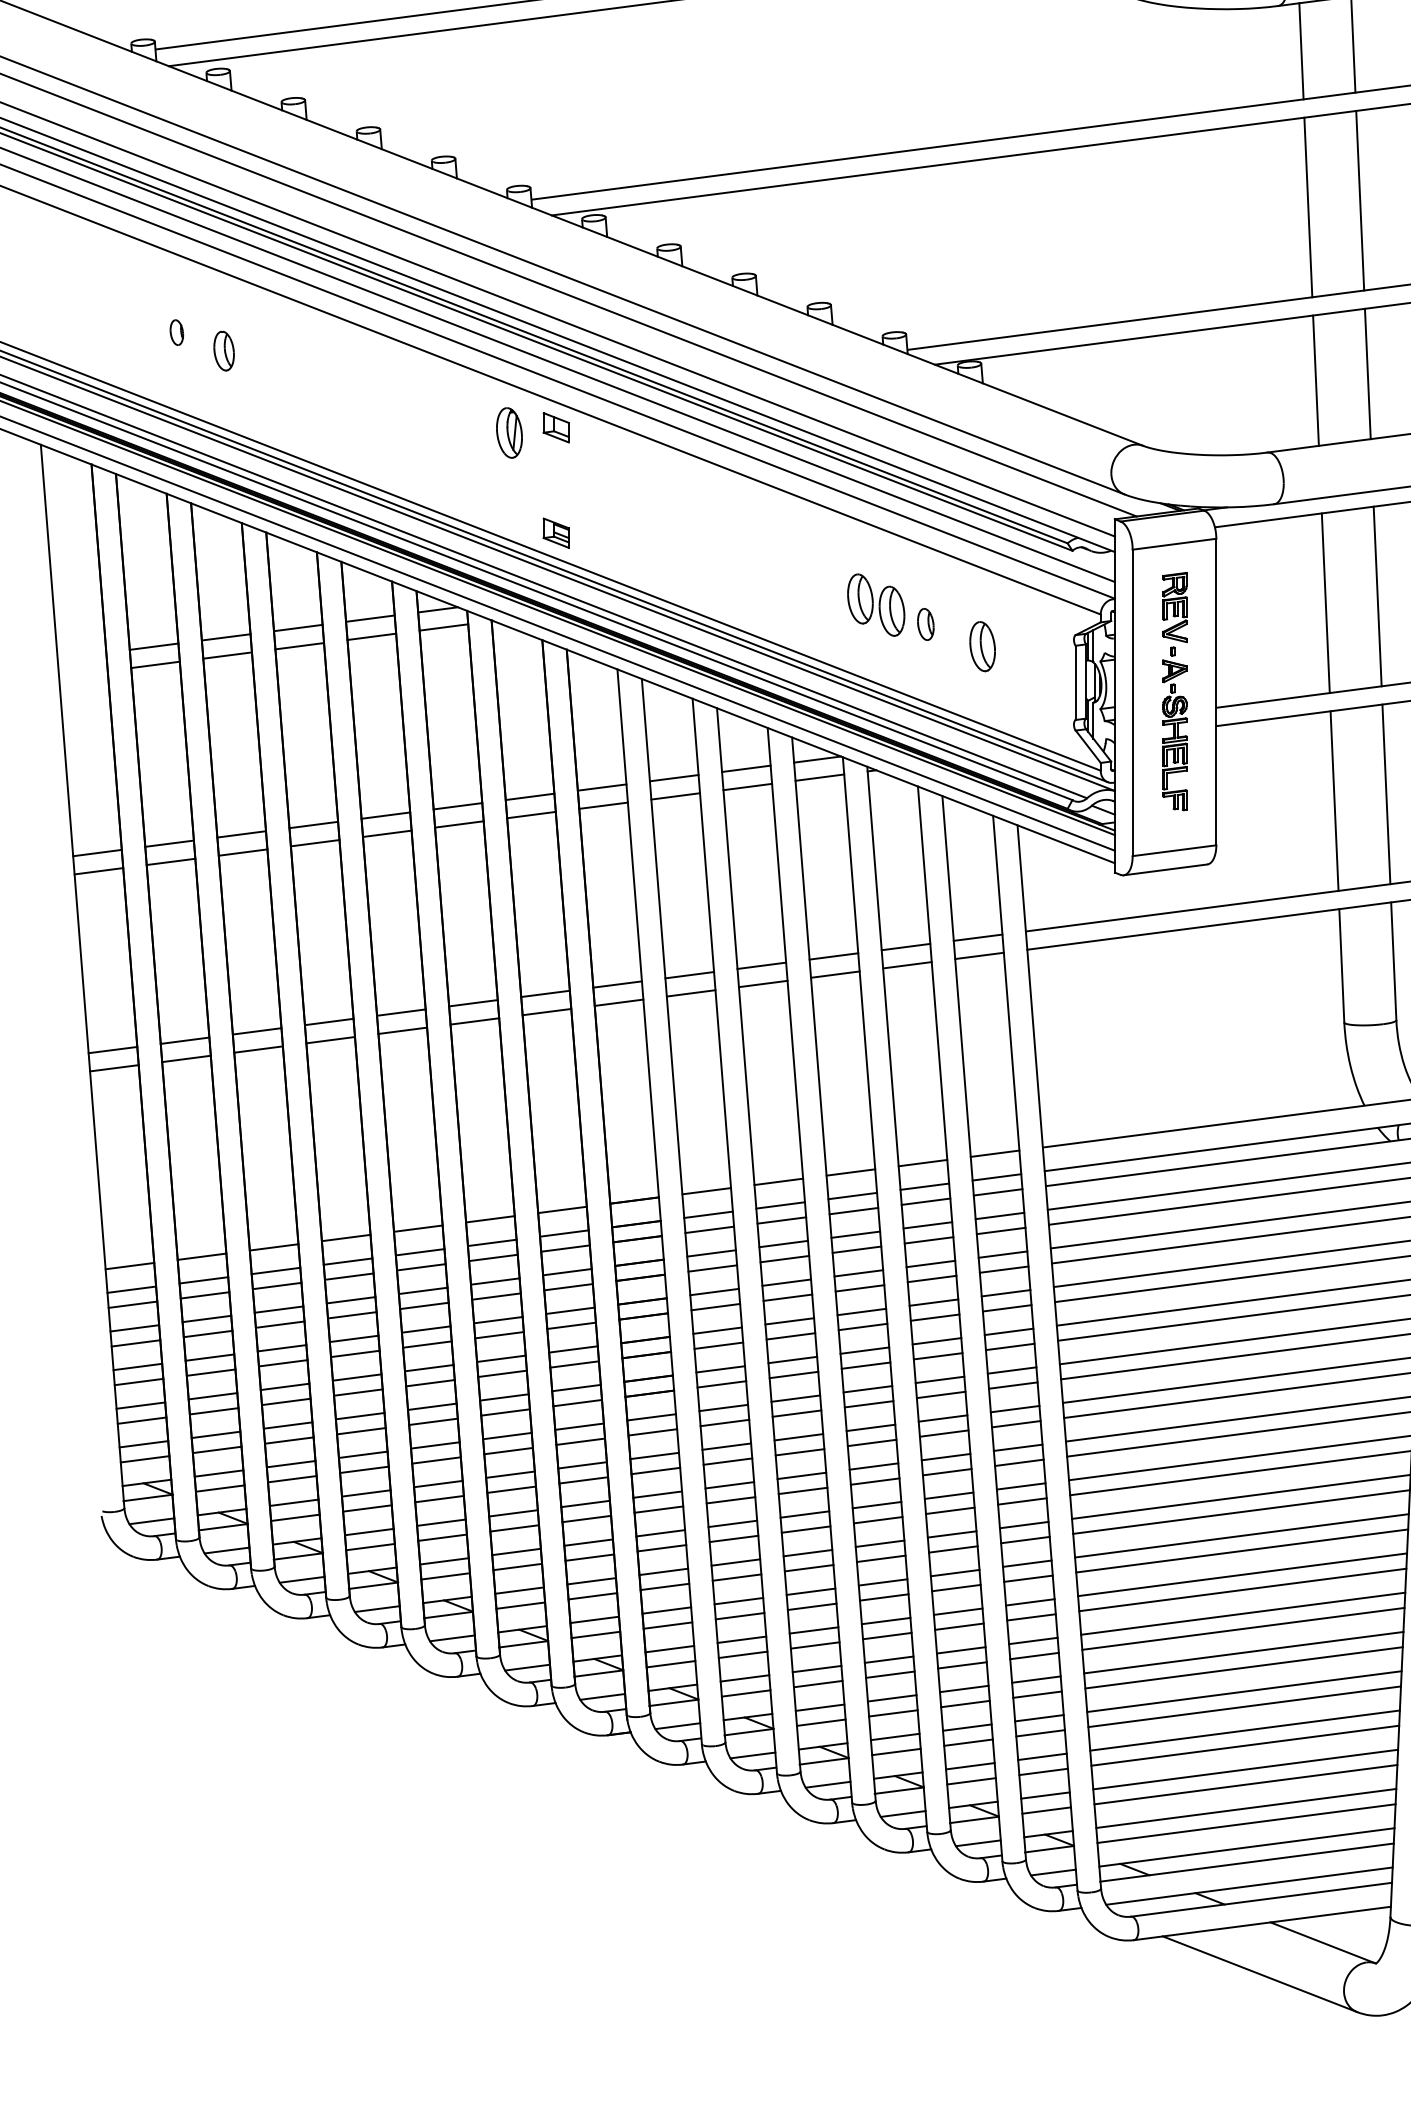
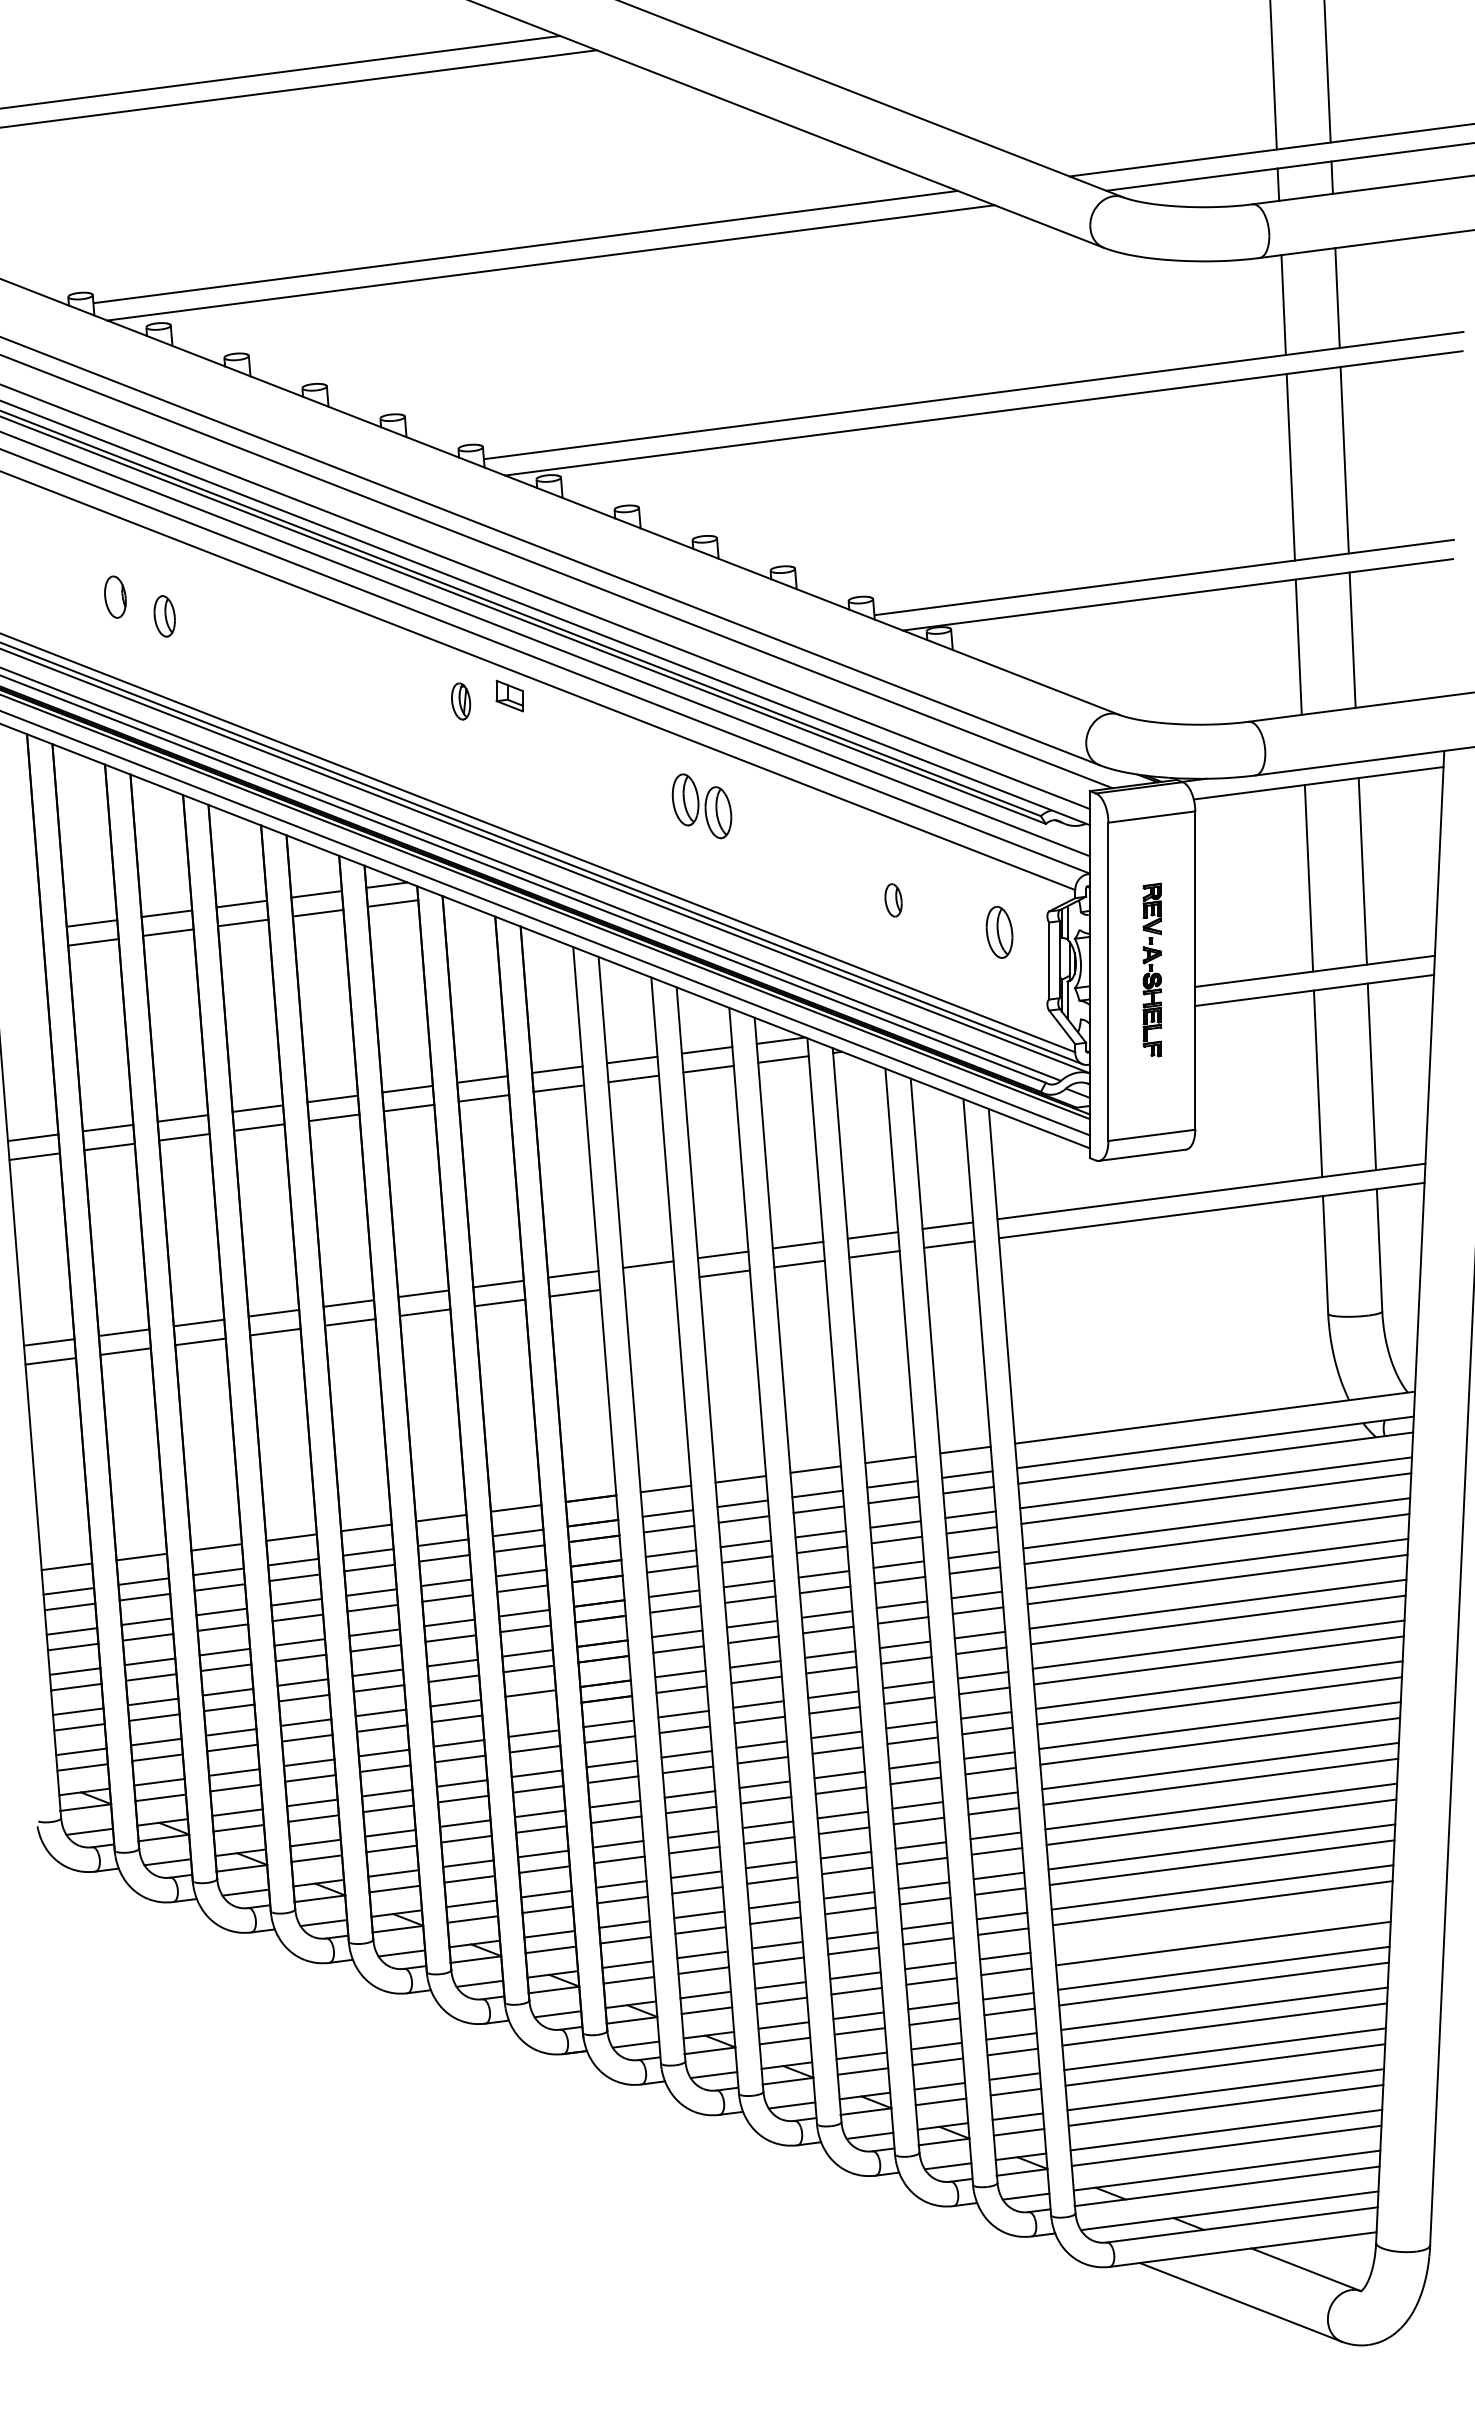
part: (176, 332) -> (115, 597), size x1.6
part: (508, 432) -> (460, 701), size x0.7
part: (556, 533) -> (509, 805), removed
part: (875, 605) -> (701, 806), moved
part: (982, 646) -> (999, 932), moved
part: (1175, 691) -> (1152, 969), size x0.7
line: (690, 993) -> (649, 1283), removed
line: (577, 1402) -> (531, 1708), removed
line: (1242, 1613) -> (1222, 1927), removed

